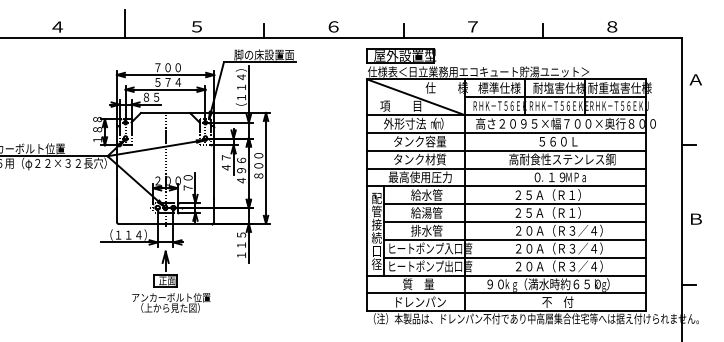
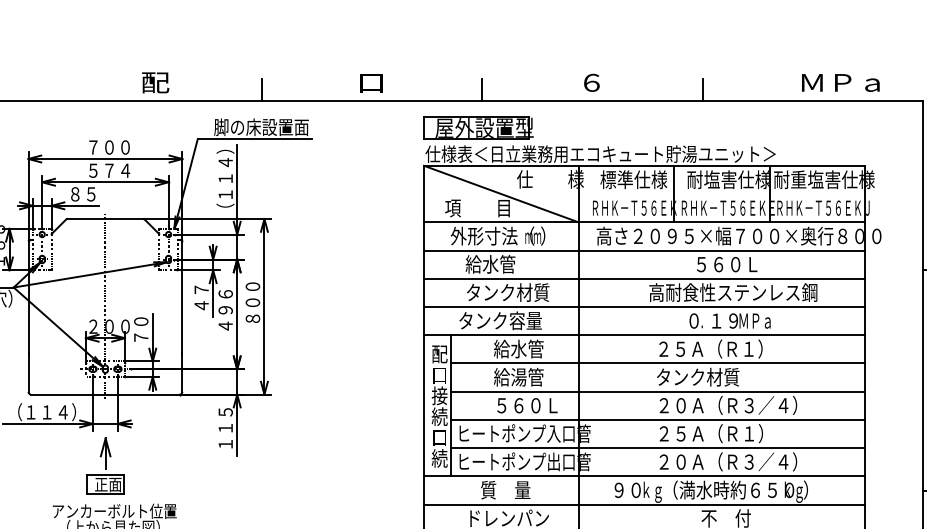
line: (124, 24) -> (40, 79), removed
text: (196, 26) -> (154, 82), ５ -> 配
text: (333, 26) -> (371, 82), ６ -> 口
text: (472, 26) -> (591, 82), ７ -> ６
text: (629, 26) -> (839, 82), ８ -> ＭＰａ
line: (554, 97) -> (720, 194), removed
text: (419, 141) -> (507, 264), タンク容量 -> 給水管
text: (419, 177) -> (507, 321), 最高使用圧力 -> タンク容量
text: (376, 211) -> (439, 374), 管 -> 口
text: (547, 212) -> (709, 376), ２５Ａ（Ｒ１） -> タンク材質
text: (431, 230) -> (526, 405), 排水管 -> ５６０Ｌ
text: (564, 248) -> (736, 433), ２０Ａ（Ｒ３／４） -> ２５Ａ（Ｒ１）
text: (376, 264) -> (439, 458), 径 -> 続

